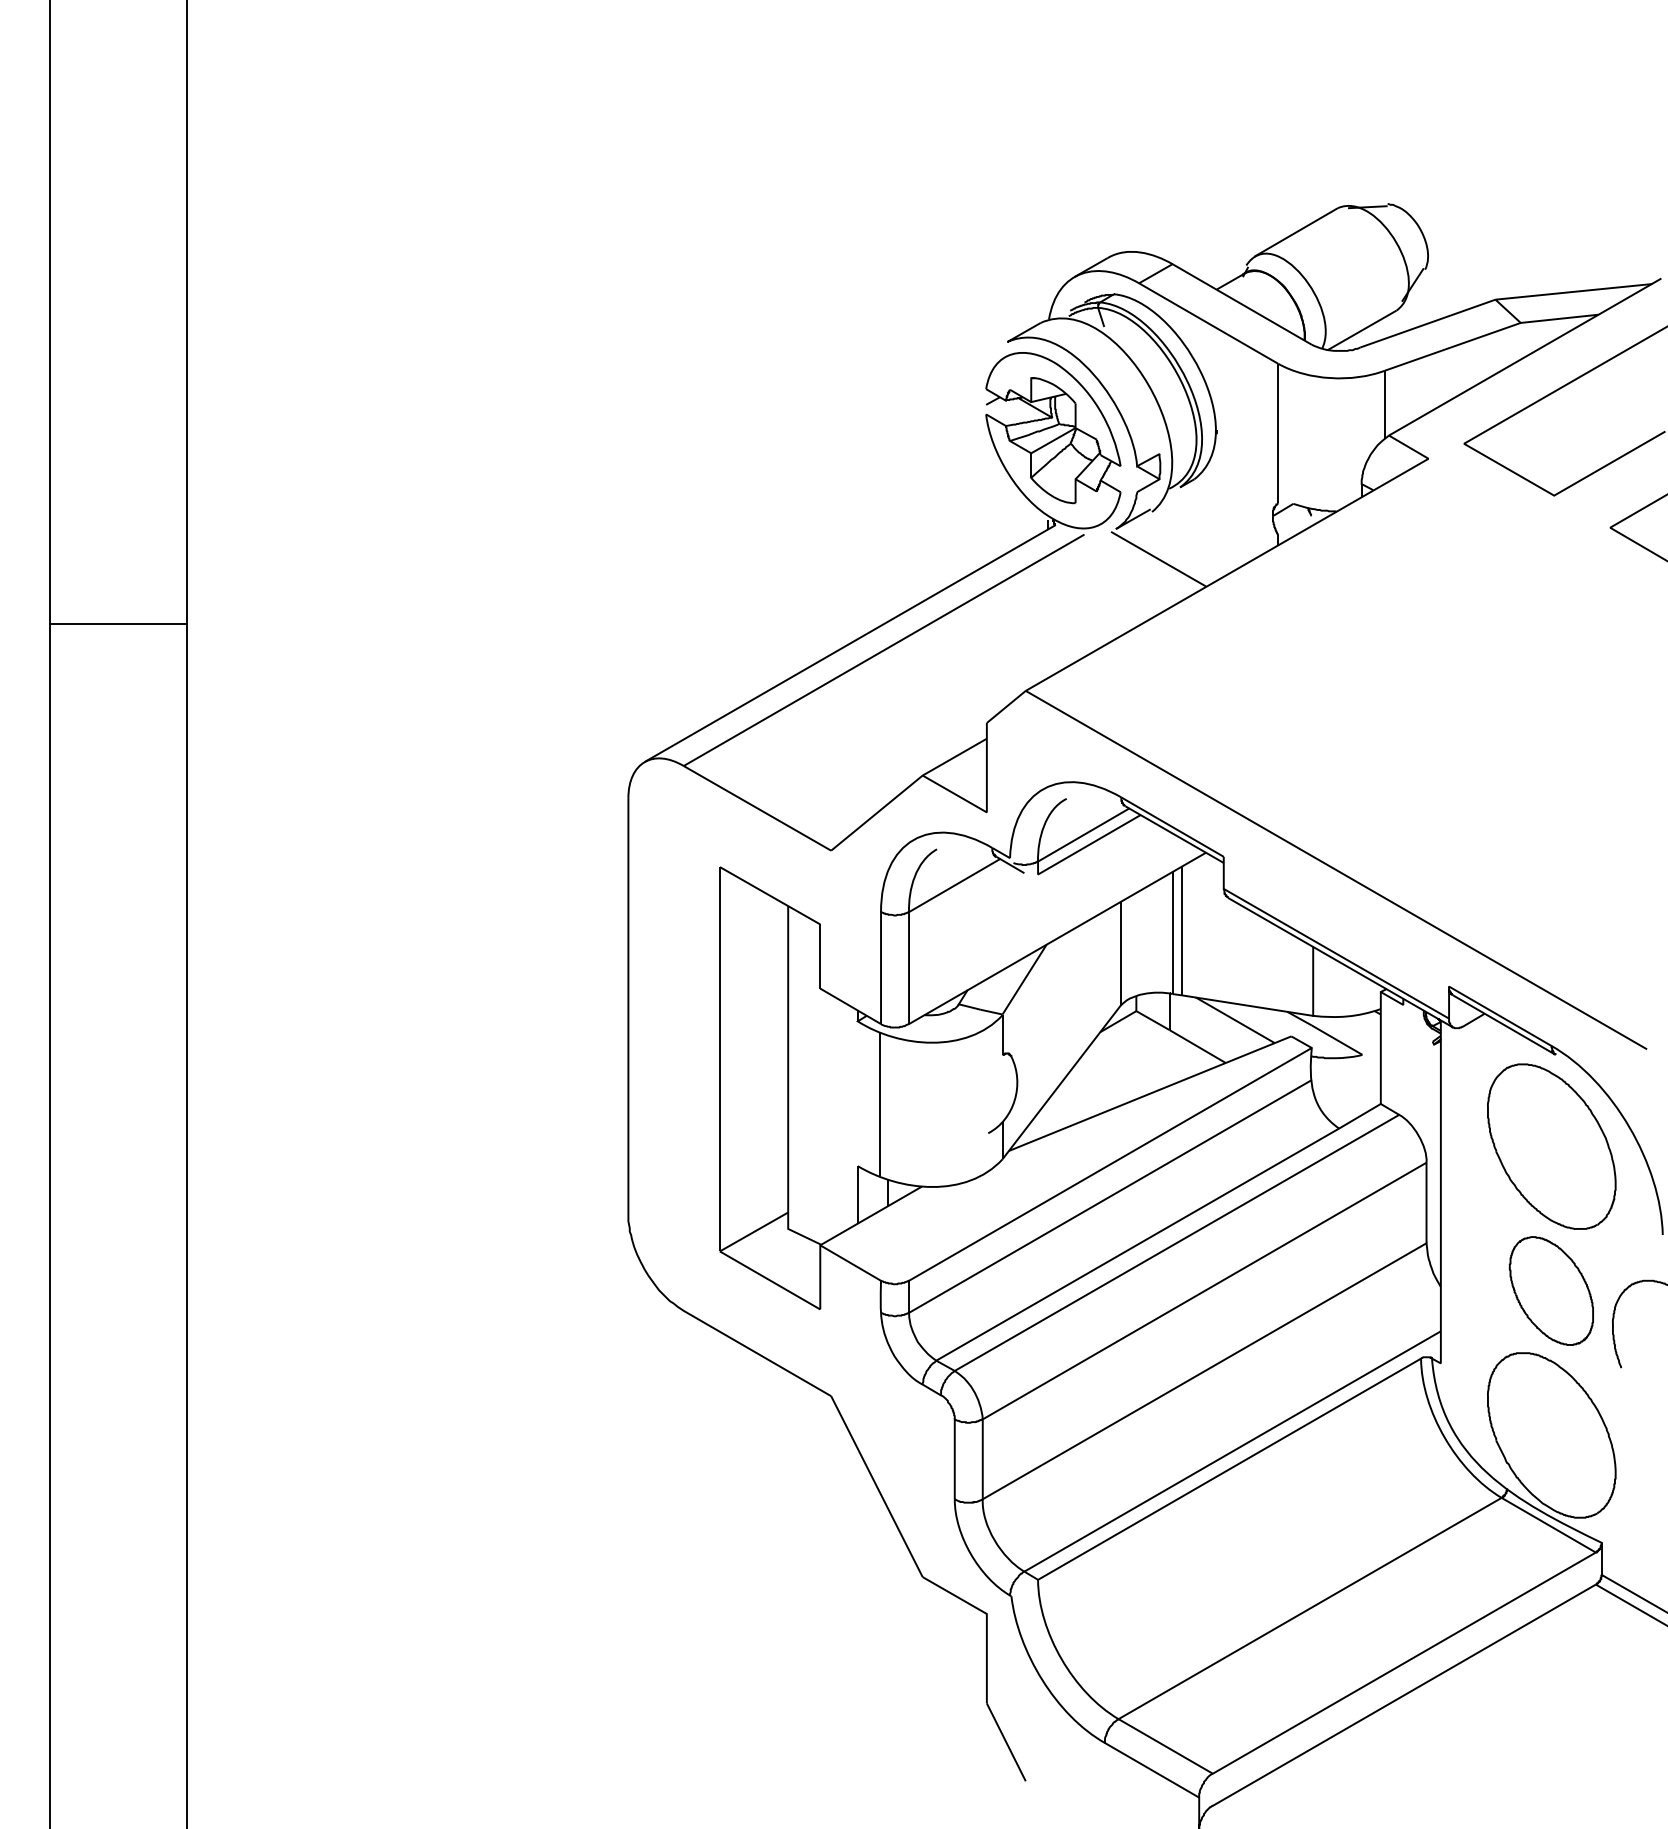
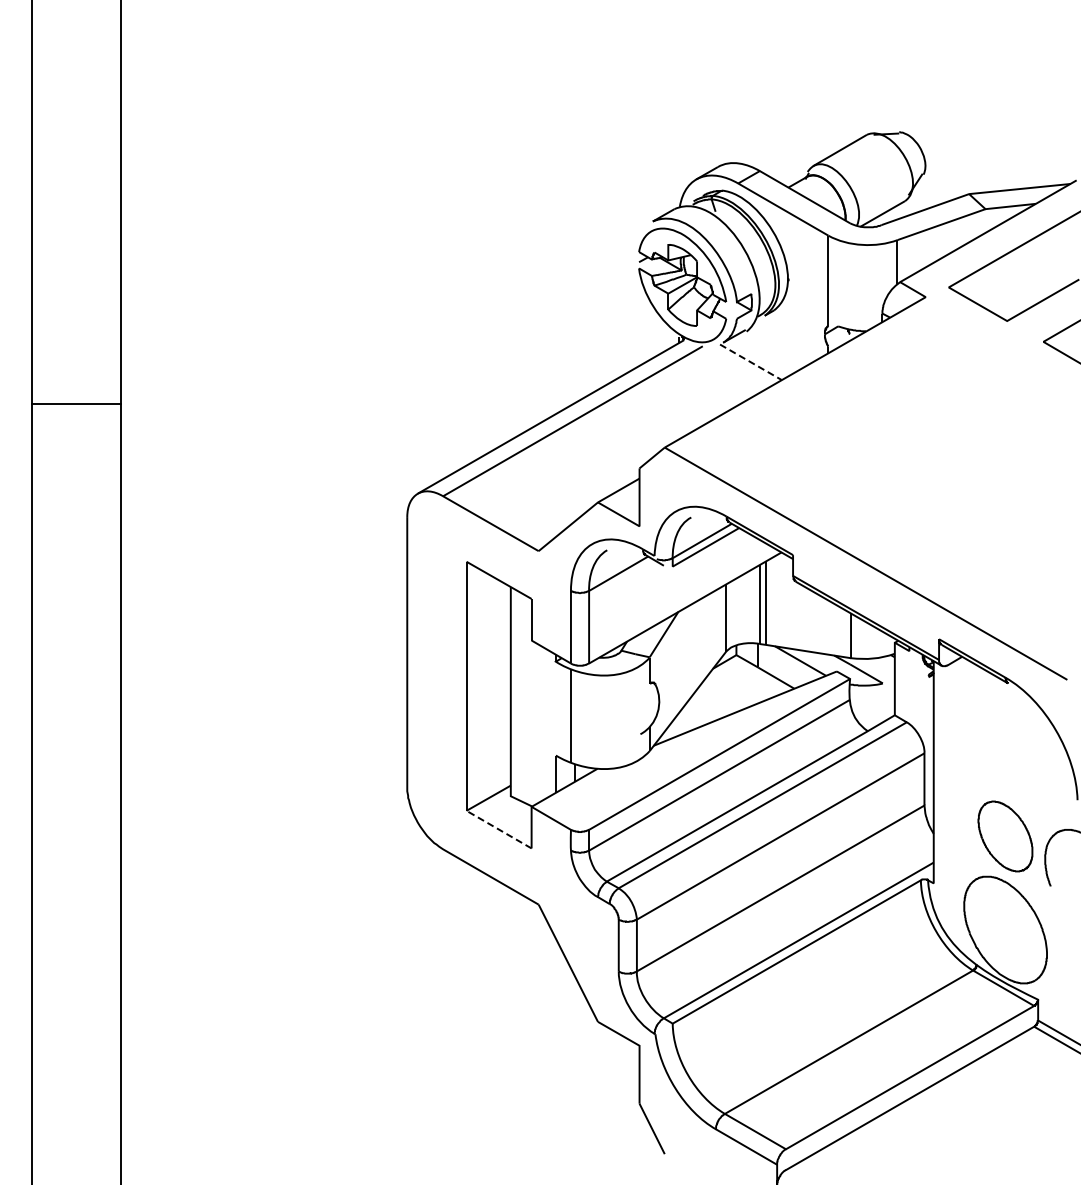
line: (1159, 559) -> (751, 362), solid -> dashed
part: (1551, 1145) -> (1005, 742), removed
line: (770, 1280) -> (499, 829), solid -> dashed

